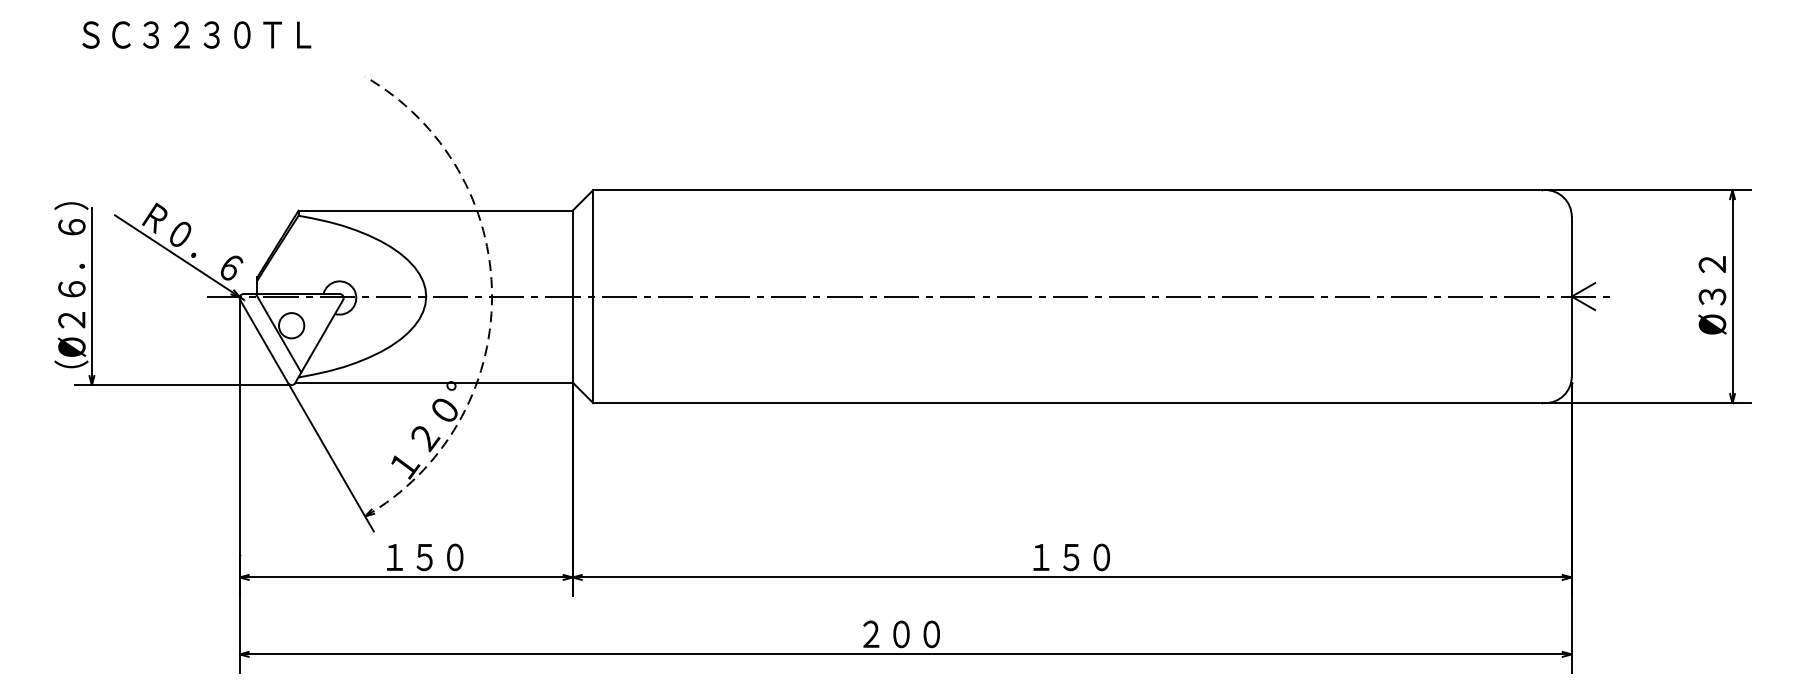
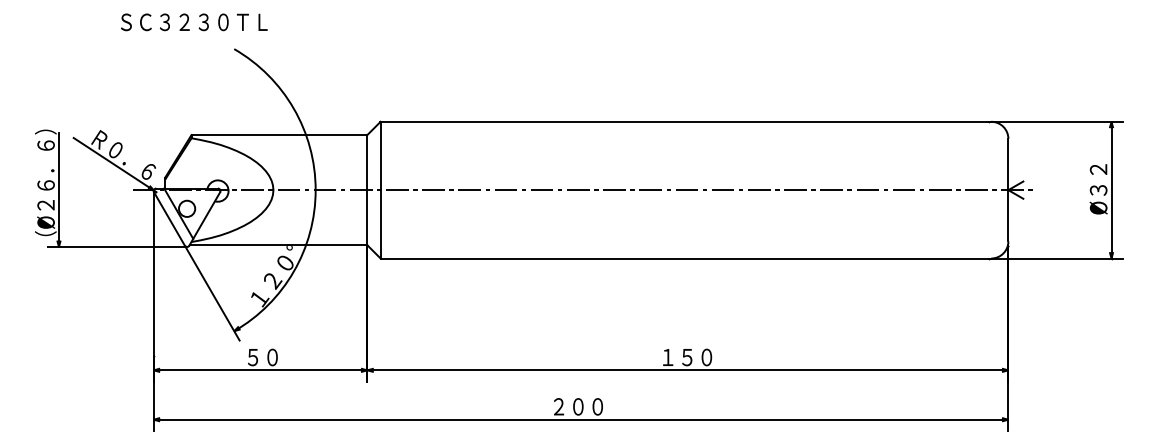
text: (197, 35) -> (194, 22), moved
arc: (491, 297) -> (315, 190), dashed -> solid
text: (424, 557) -> (272, 357), １５０ -> ５０

